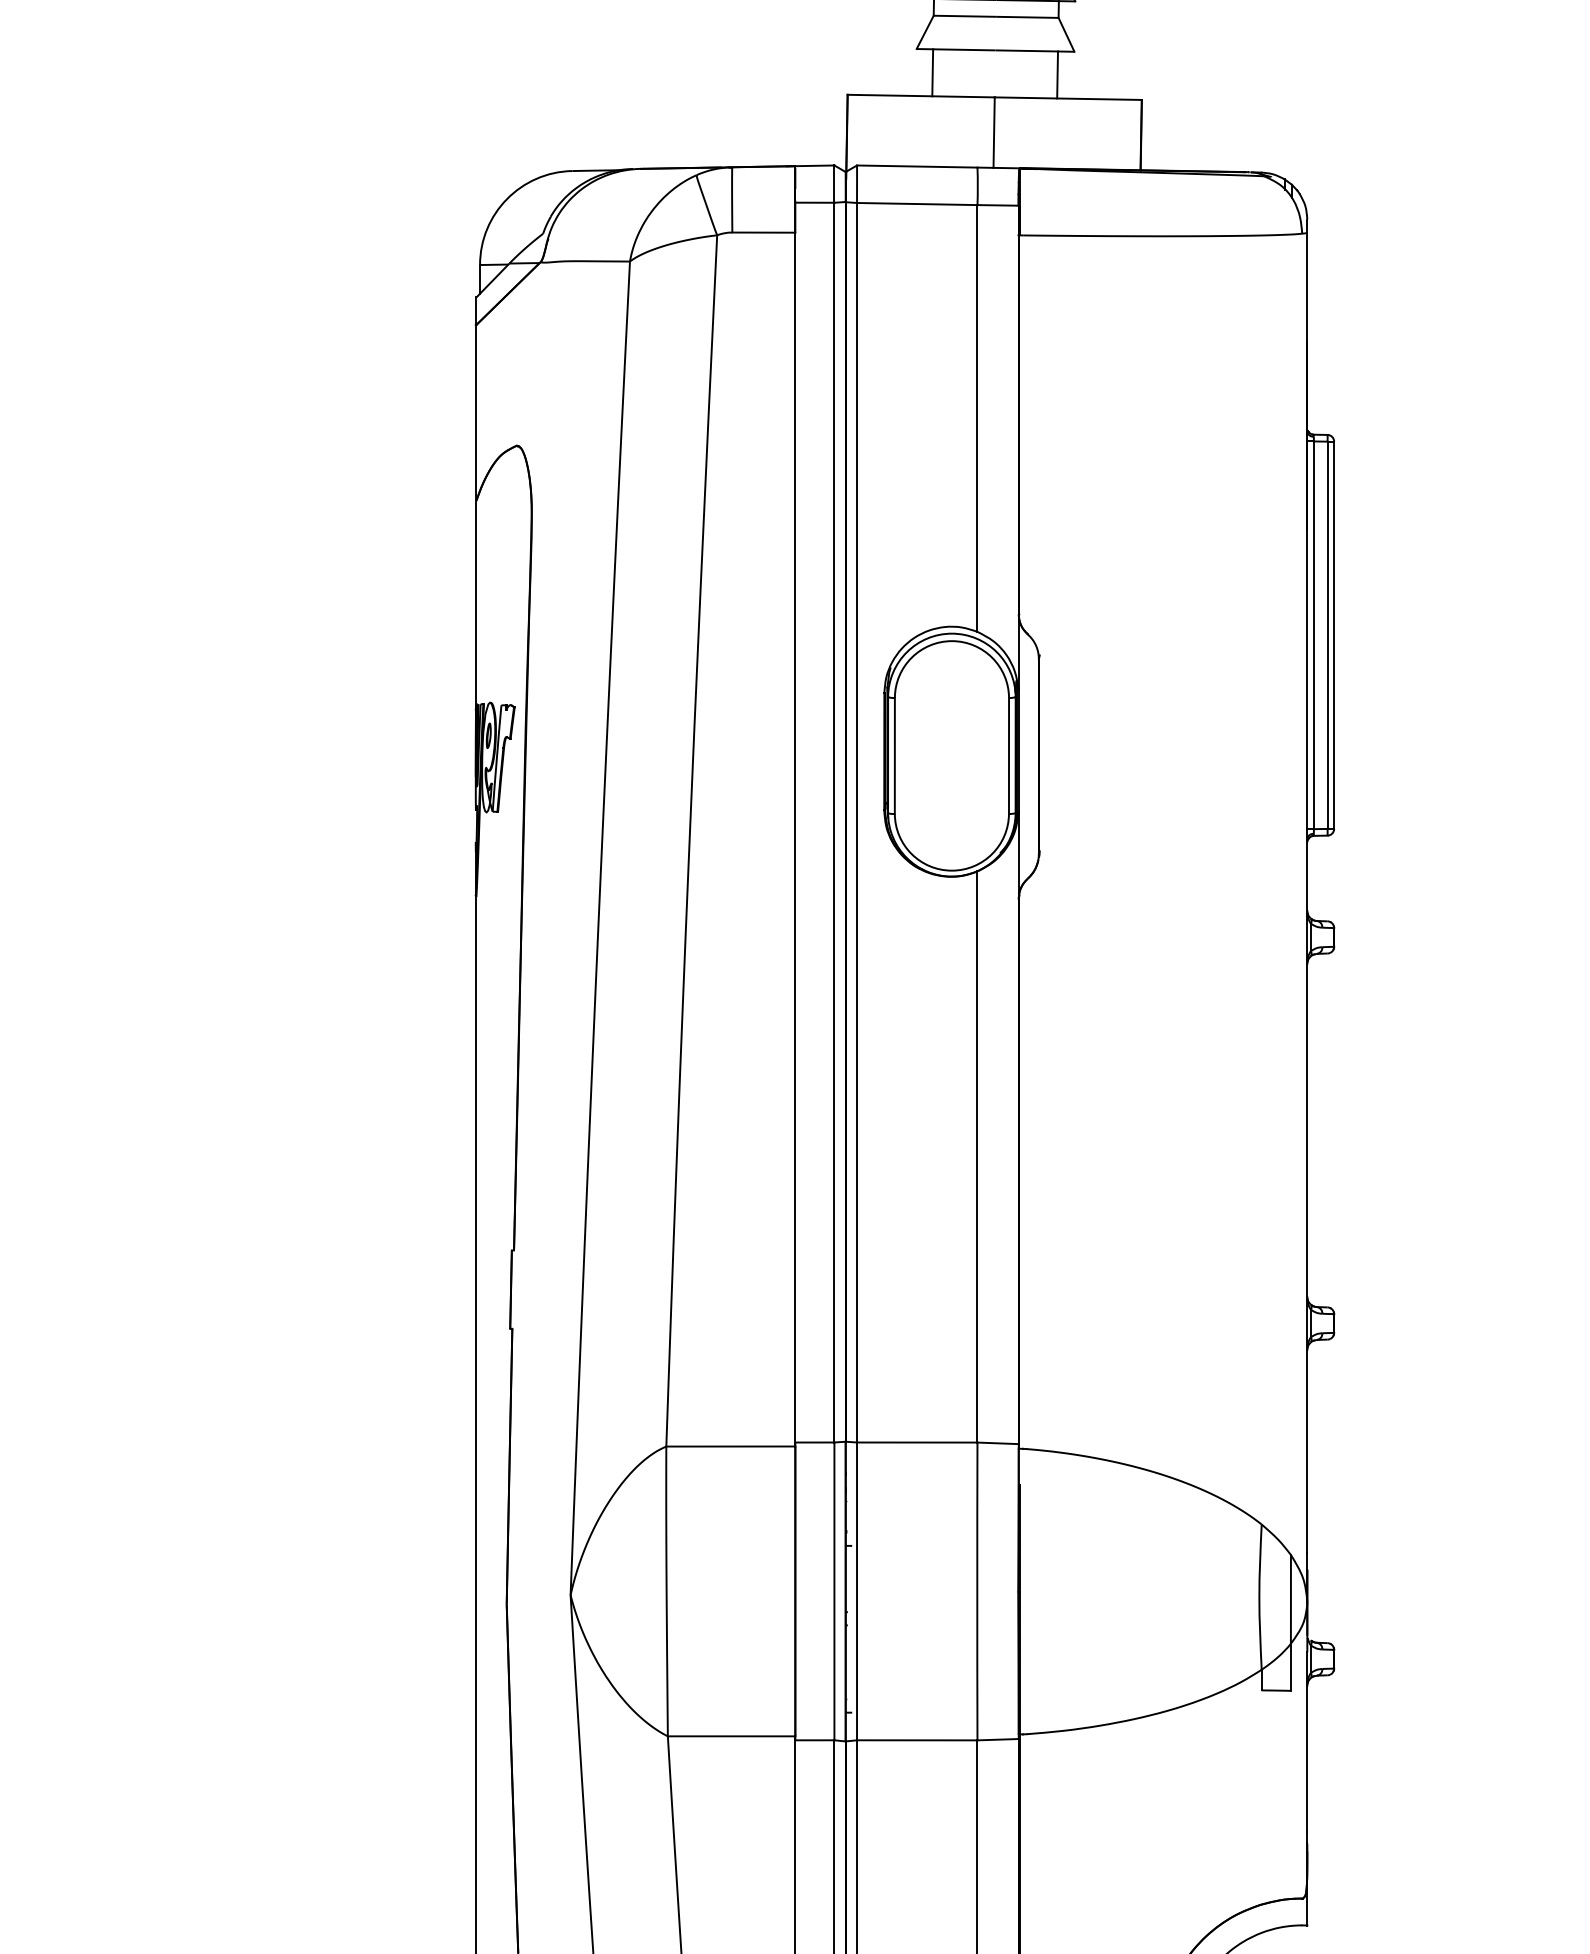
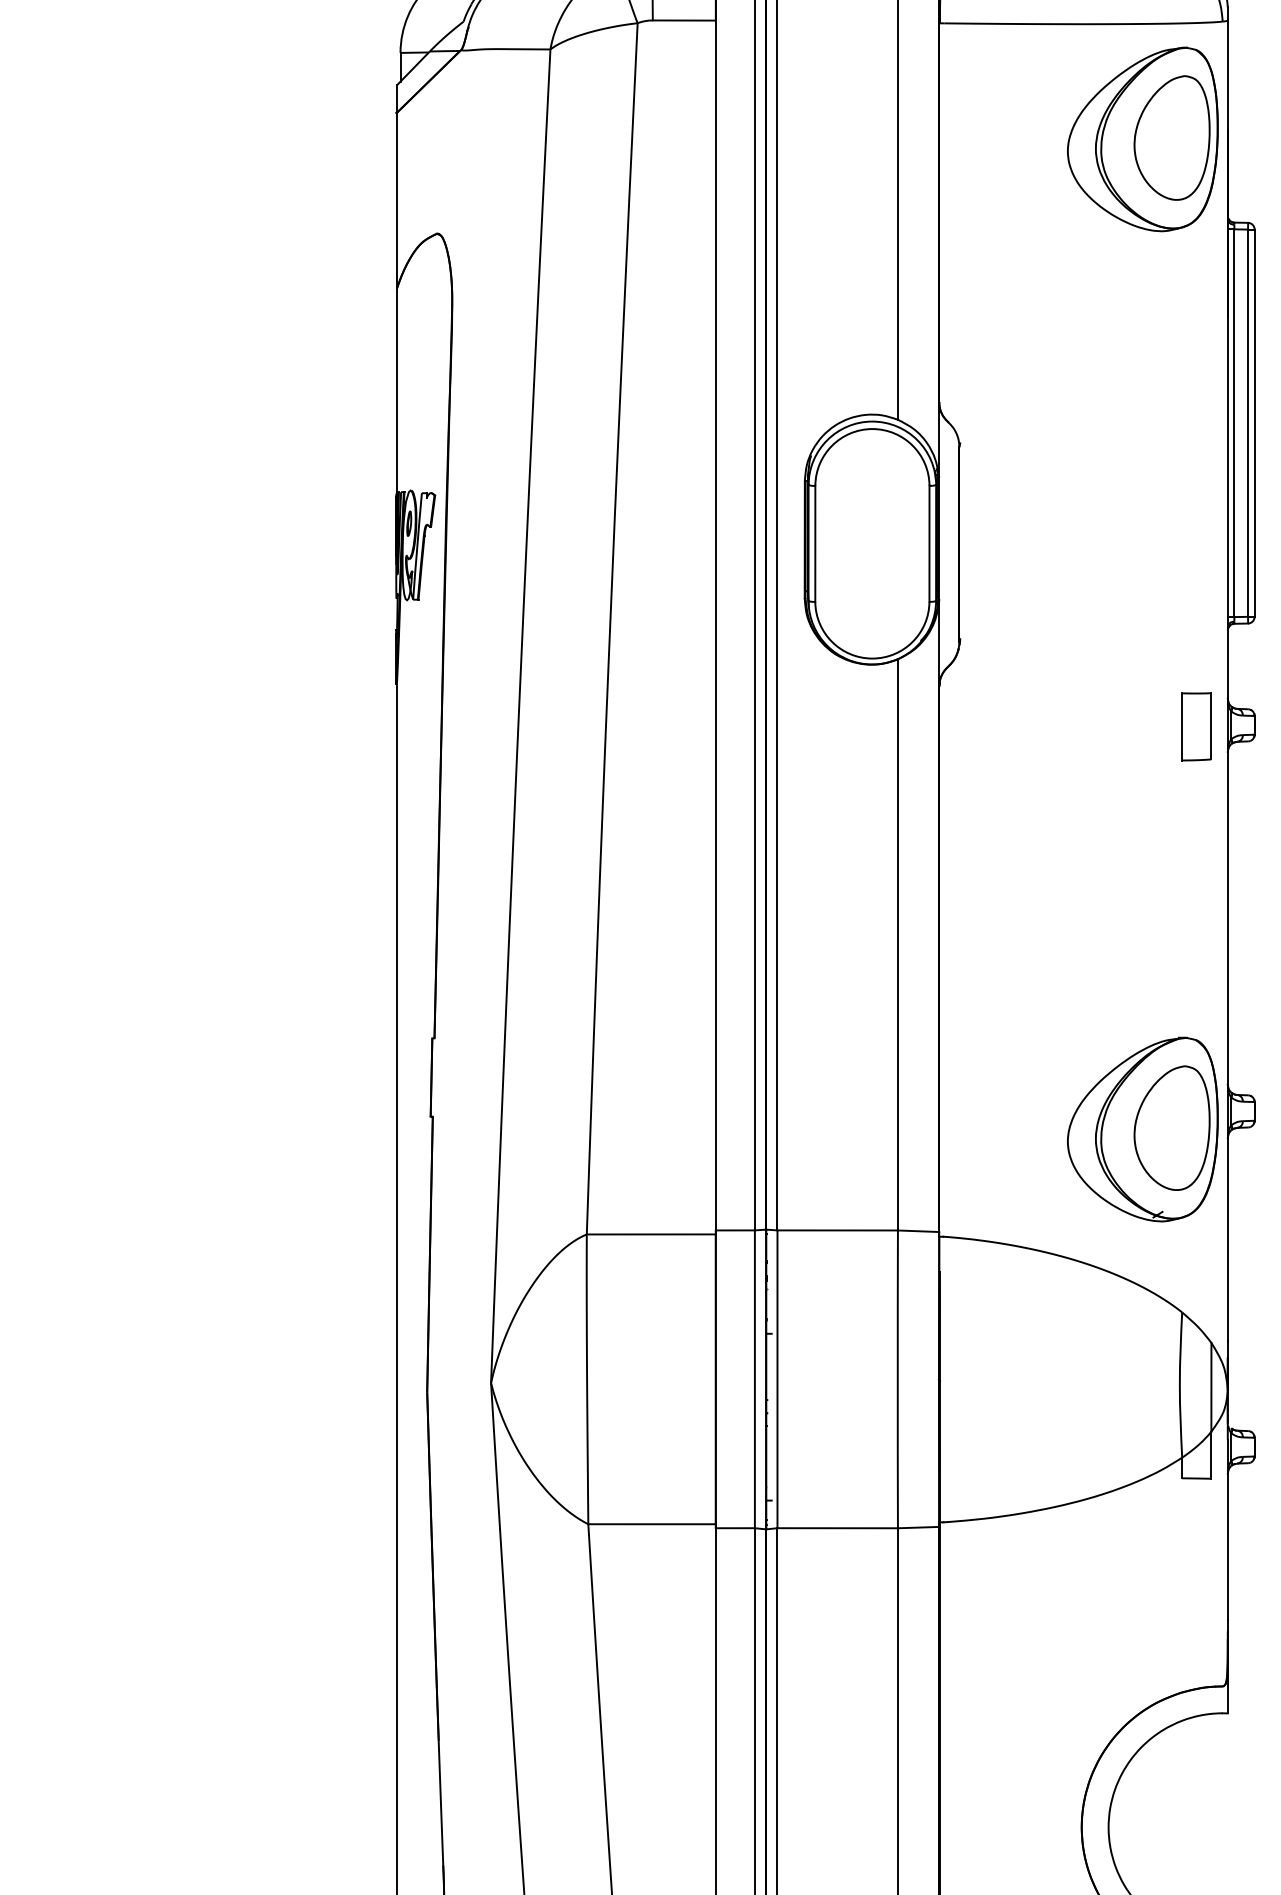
part: (1222, 351) -> (1142, 139), added
part: (1276, 938) -> (1196, 726), added
part: (1222, 1341) -> (1142, 1129), added

